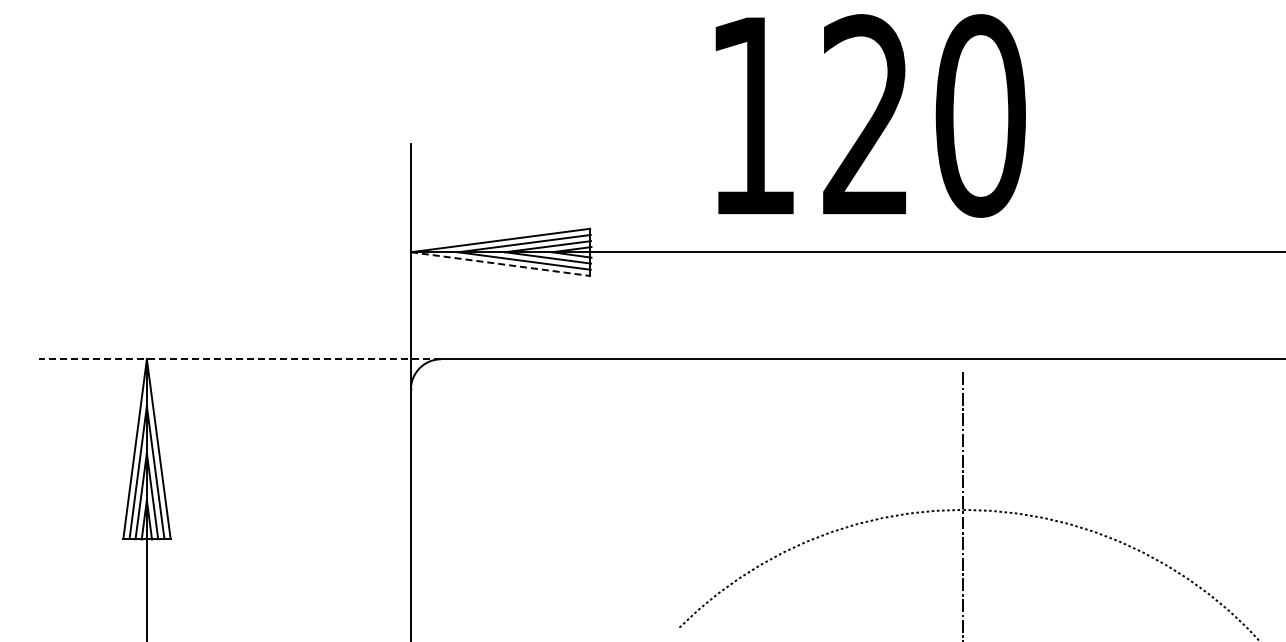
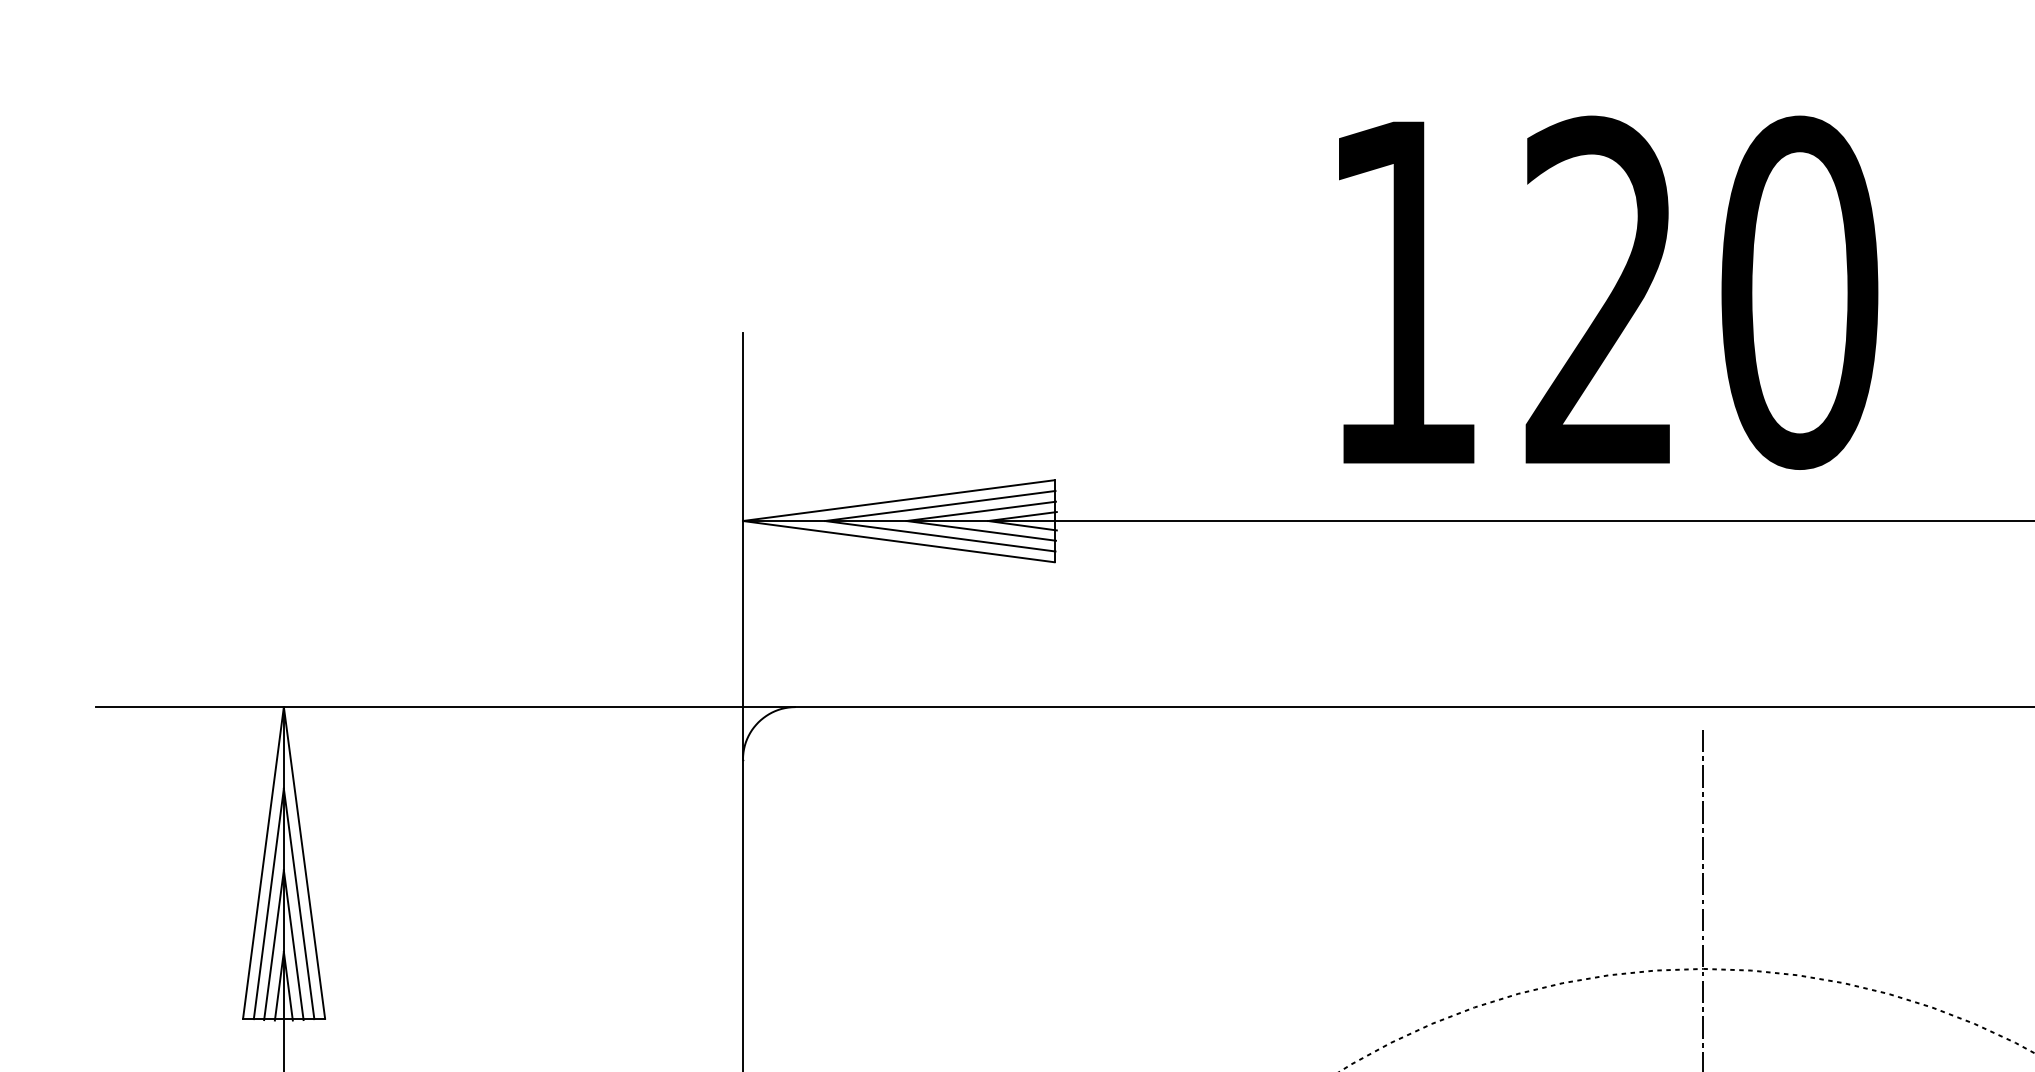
text: (870, 115) -> (1608, 291), moved
line: (501, 264) -> (900, 542), dashed -> solid
line: (239, 359) -> (444, 707), dashed -> solid

